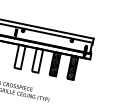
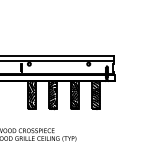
hatch: (19, 56) -> (31, 95), added
hatch: (37, 60) -> (53, 95), added

